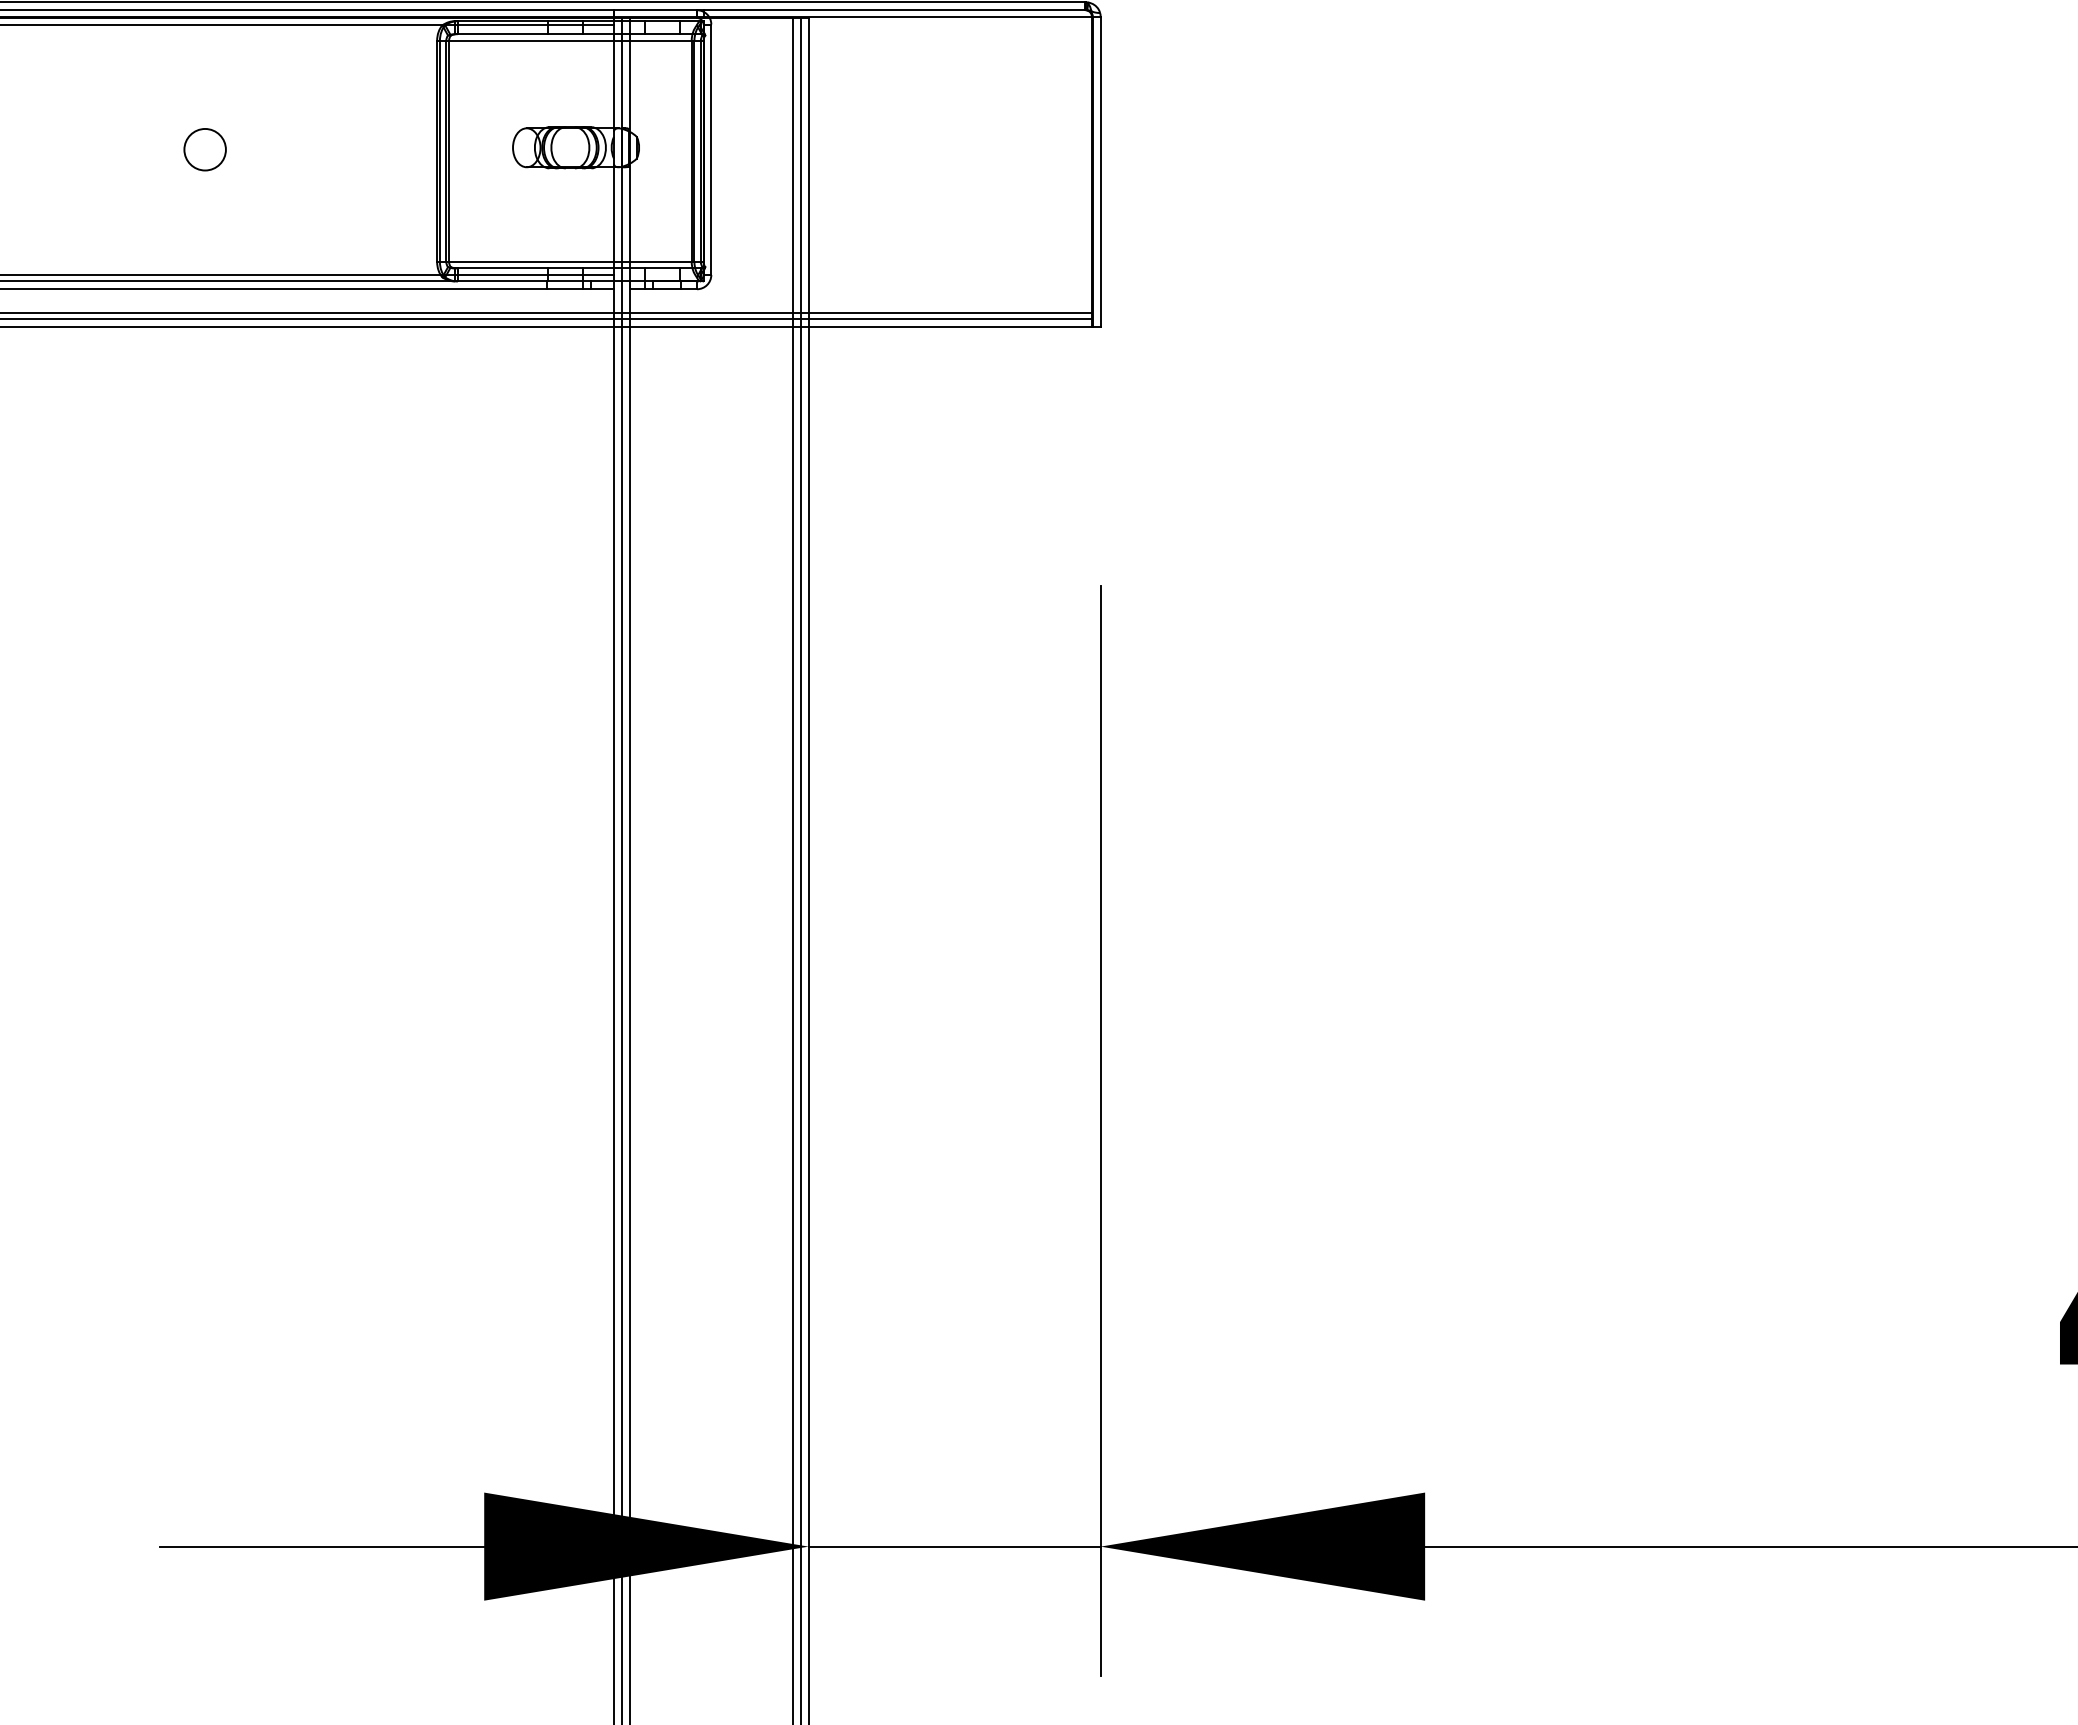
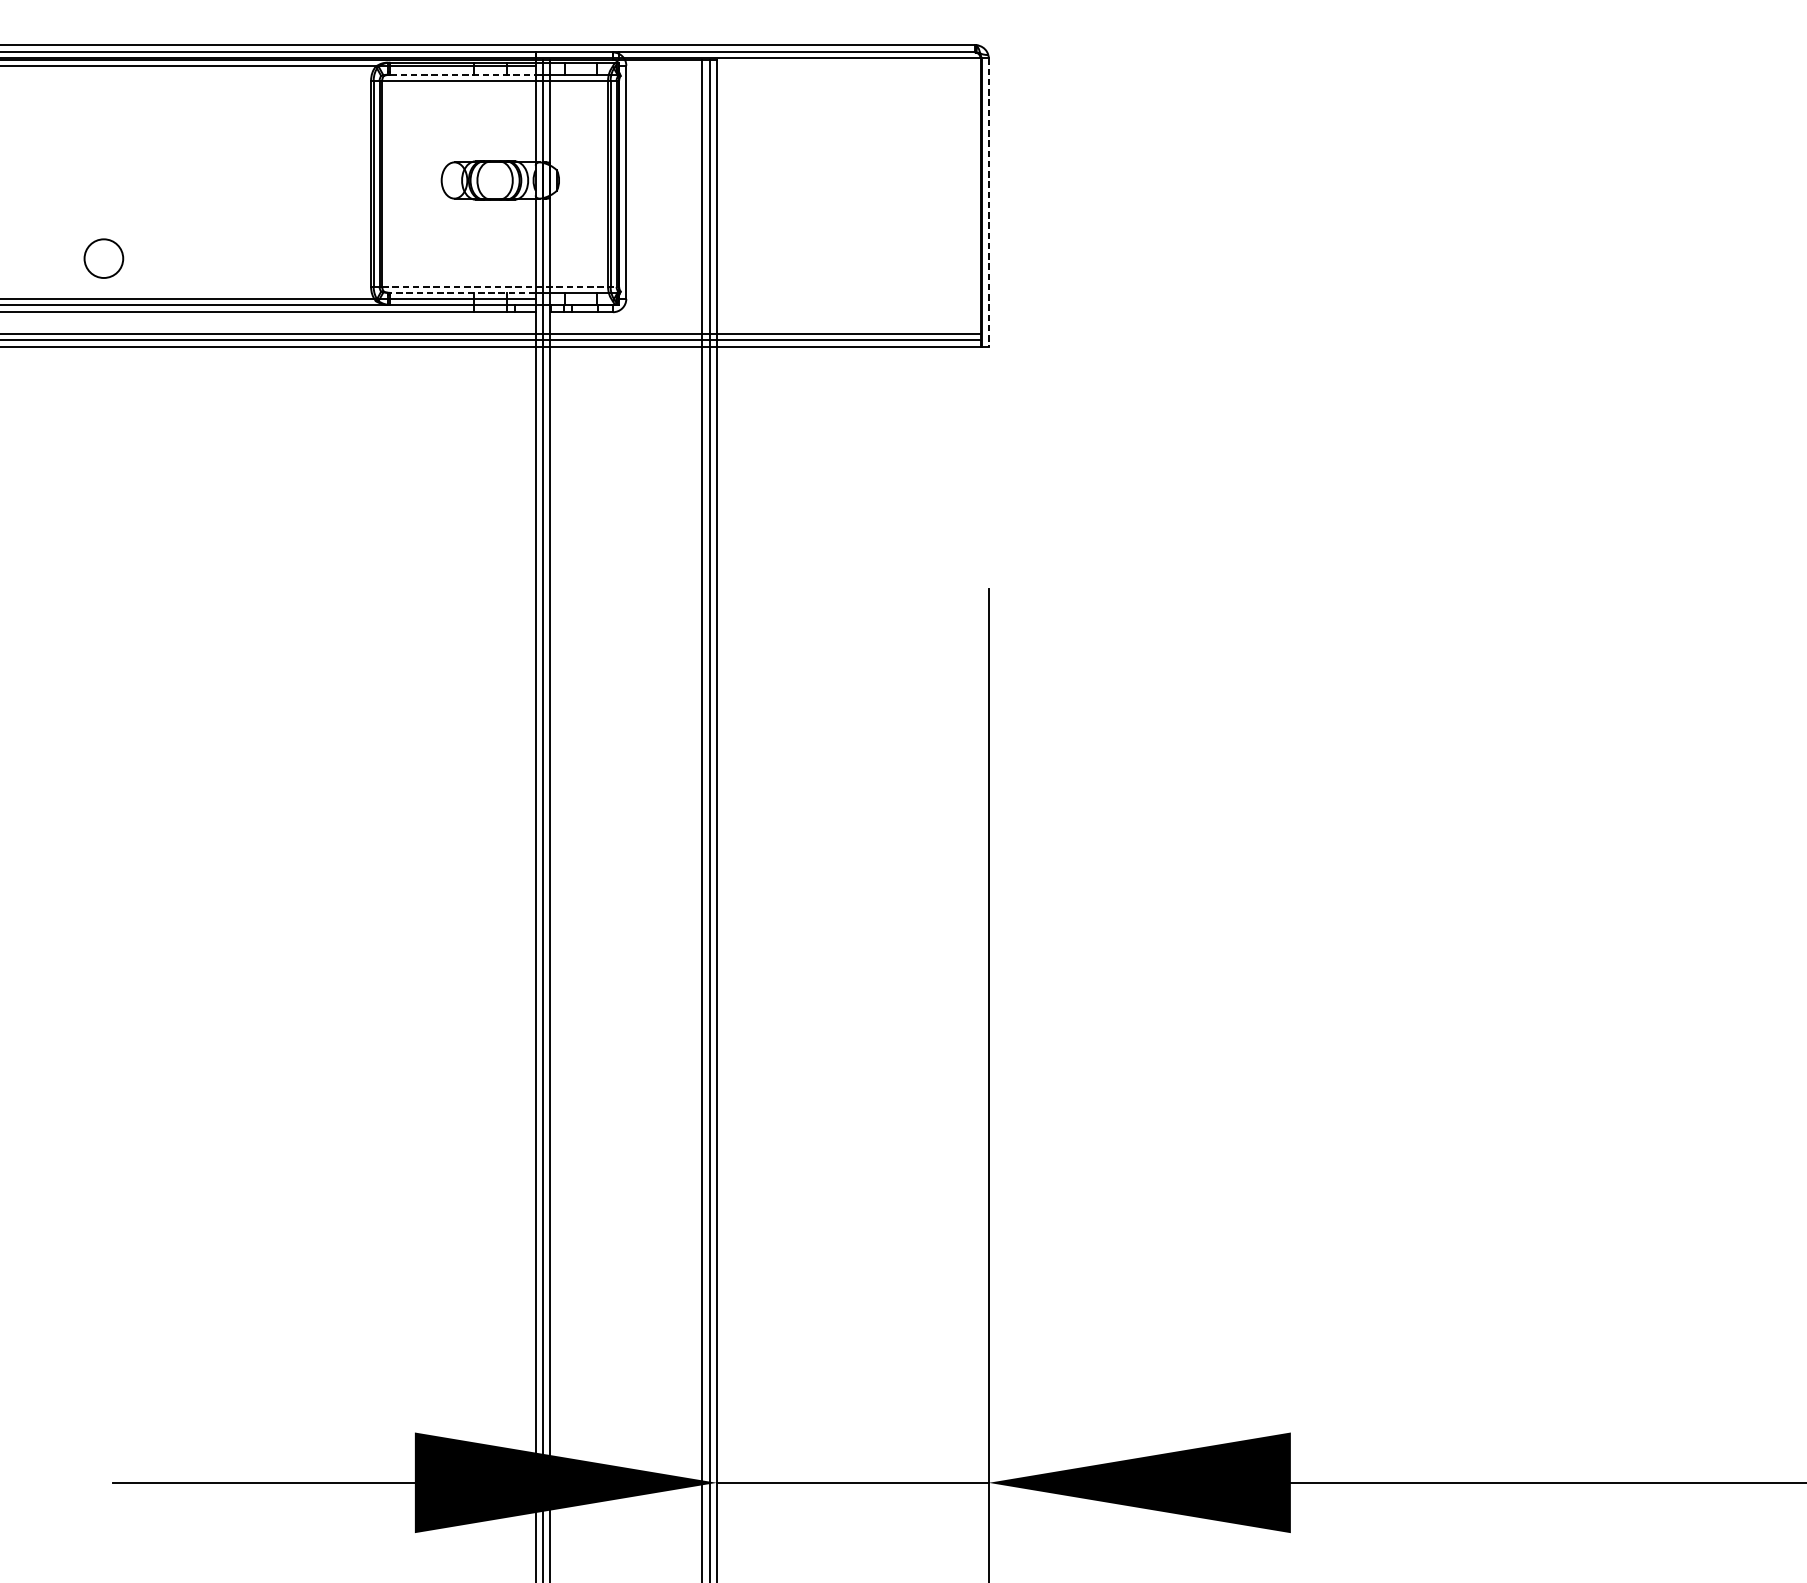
line: (536, 34) -> (463, 75), solid -> dashed
circle: (204, 149) -> (103, 258), moved
line: (1100, 172) -> (988, 203), solid -> dashed
line: (576, 262) -> (500, 287), solid -> dashed
line: (535, 268) -> (462, 292), solid -> dashed

